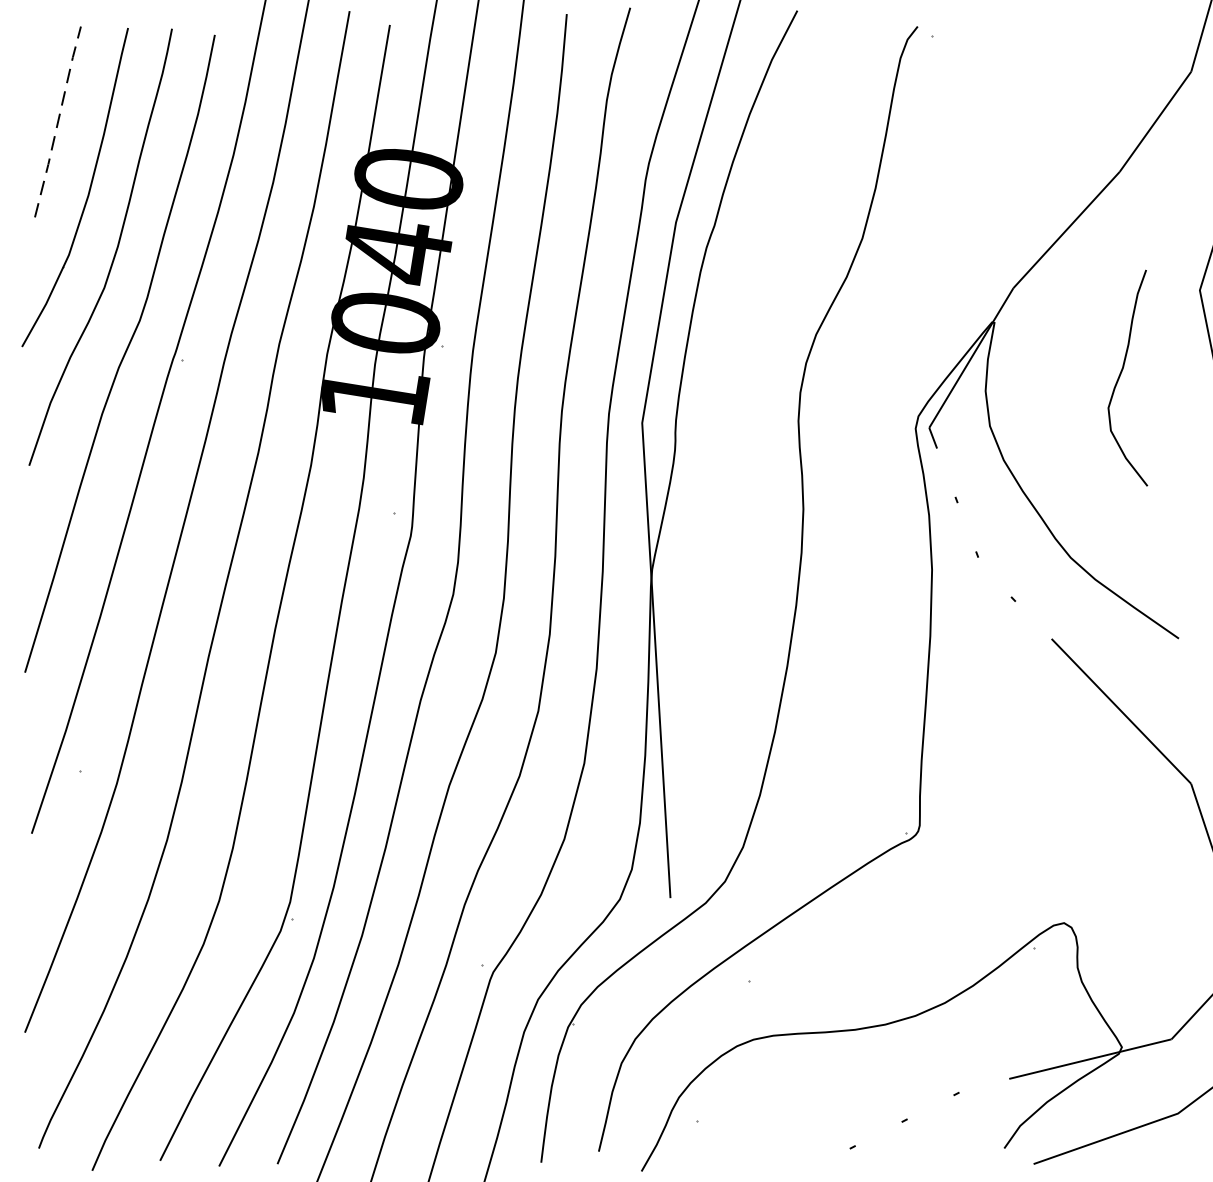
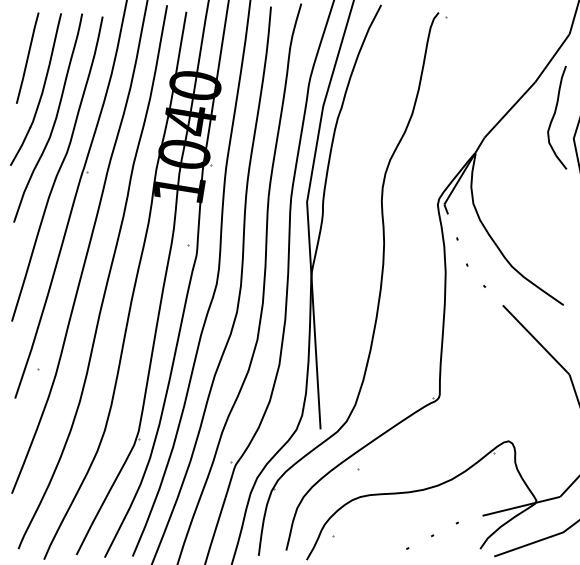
line: (57, 122) -> (27, 58), dashed -> solid
curve: (1121, 375) -> (554, 116), moved

